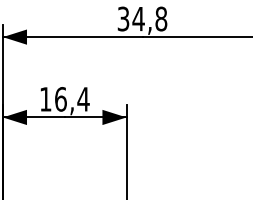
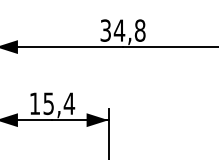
text: (60, 99) -> (48, 103), 16,4 -> 15,4

